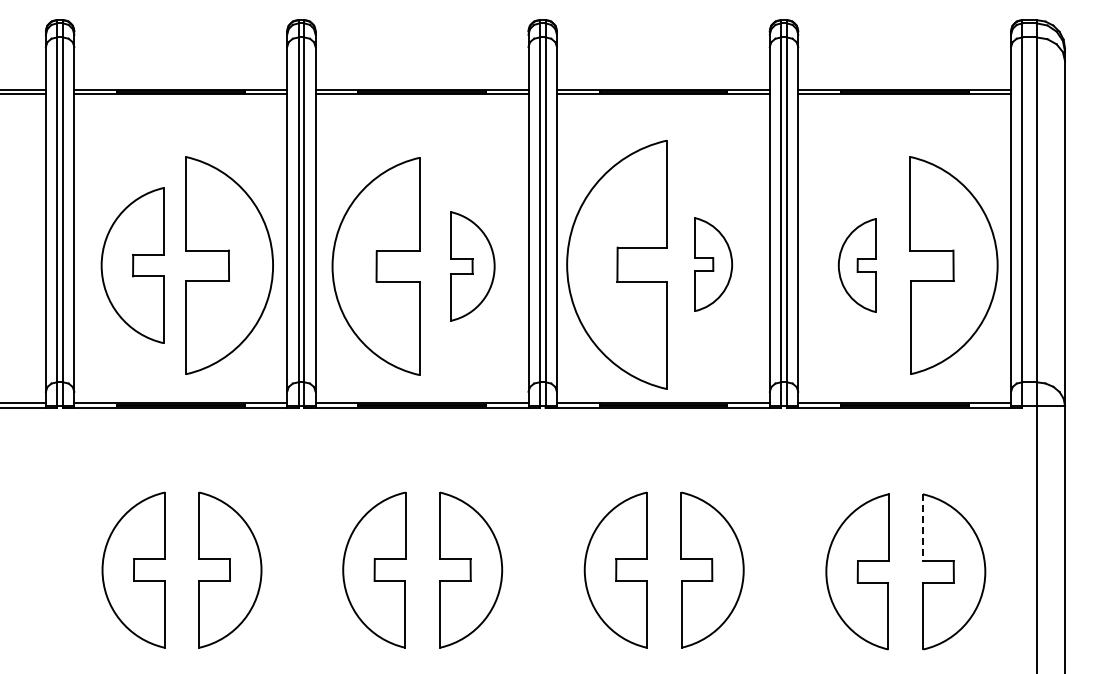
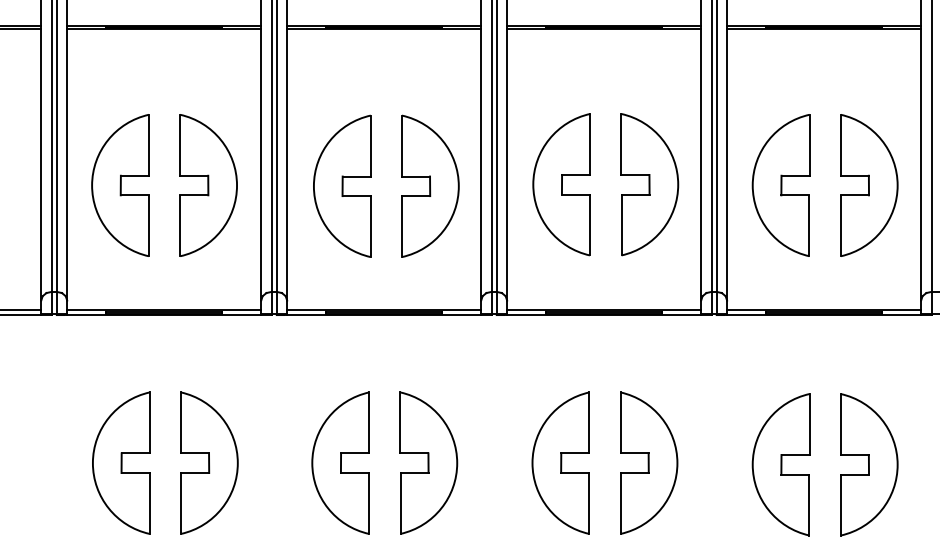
part: (616, 264) -> (561, 184), size x0.62
part: (713, 264) -> (649, 184), size x1.67
part: (229, 265) -> (208, 185), size x0.71
part: (857, 265) -> (781, 185), size x1.67
part: (954, 265) -> (869, 185), size x0.71
part: (375, 266) -> (341, 186), size x0.71
part: (472, 266) -> (430, 186), size x1.43
line: (922, 528) -> (840, 425), dashed -> solid

